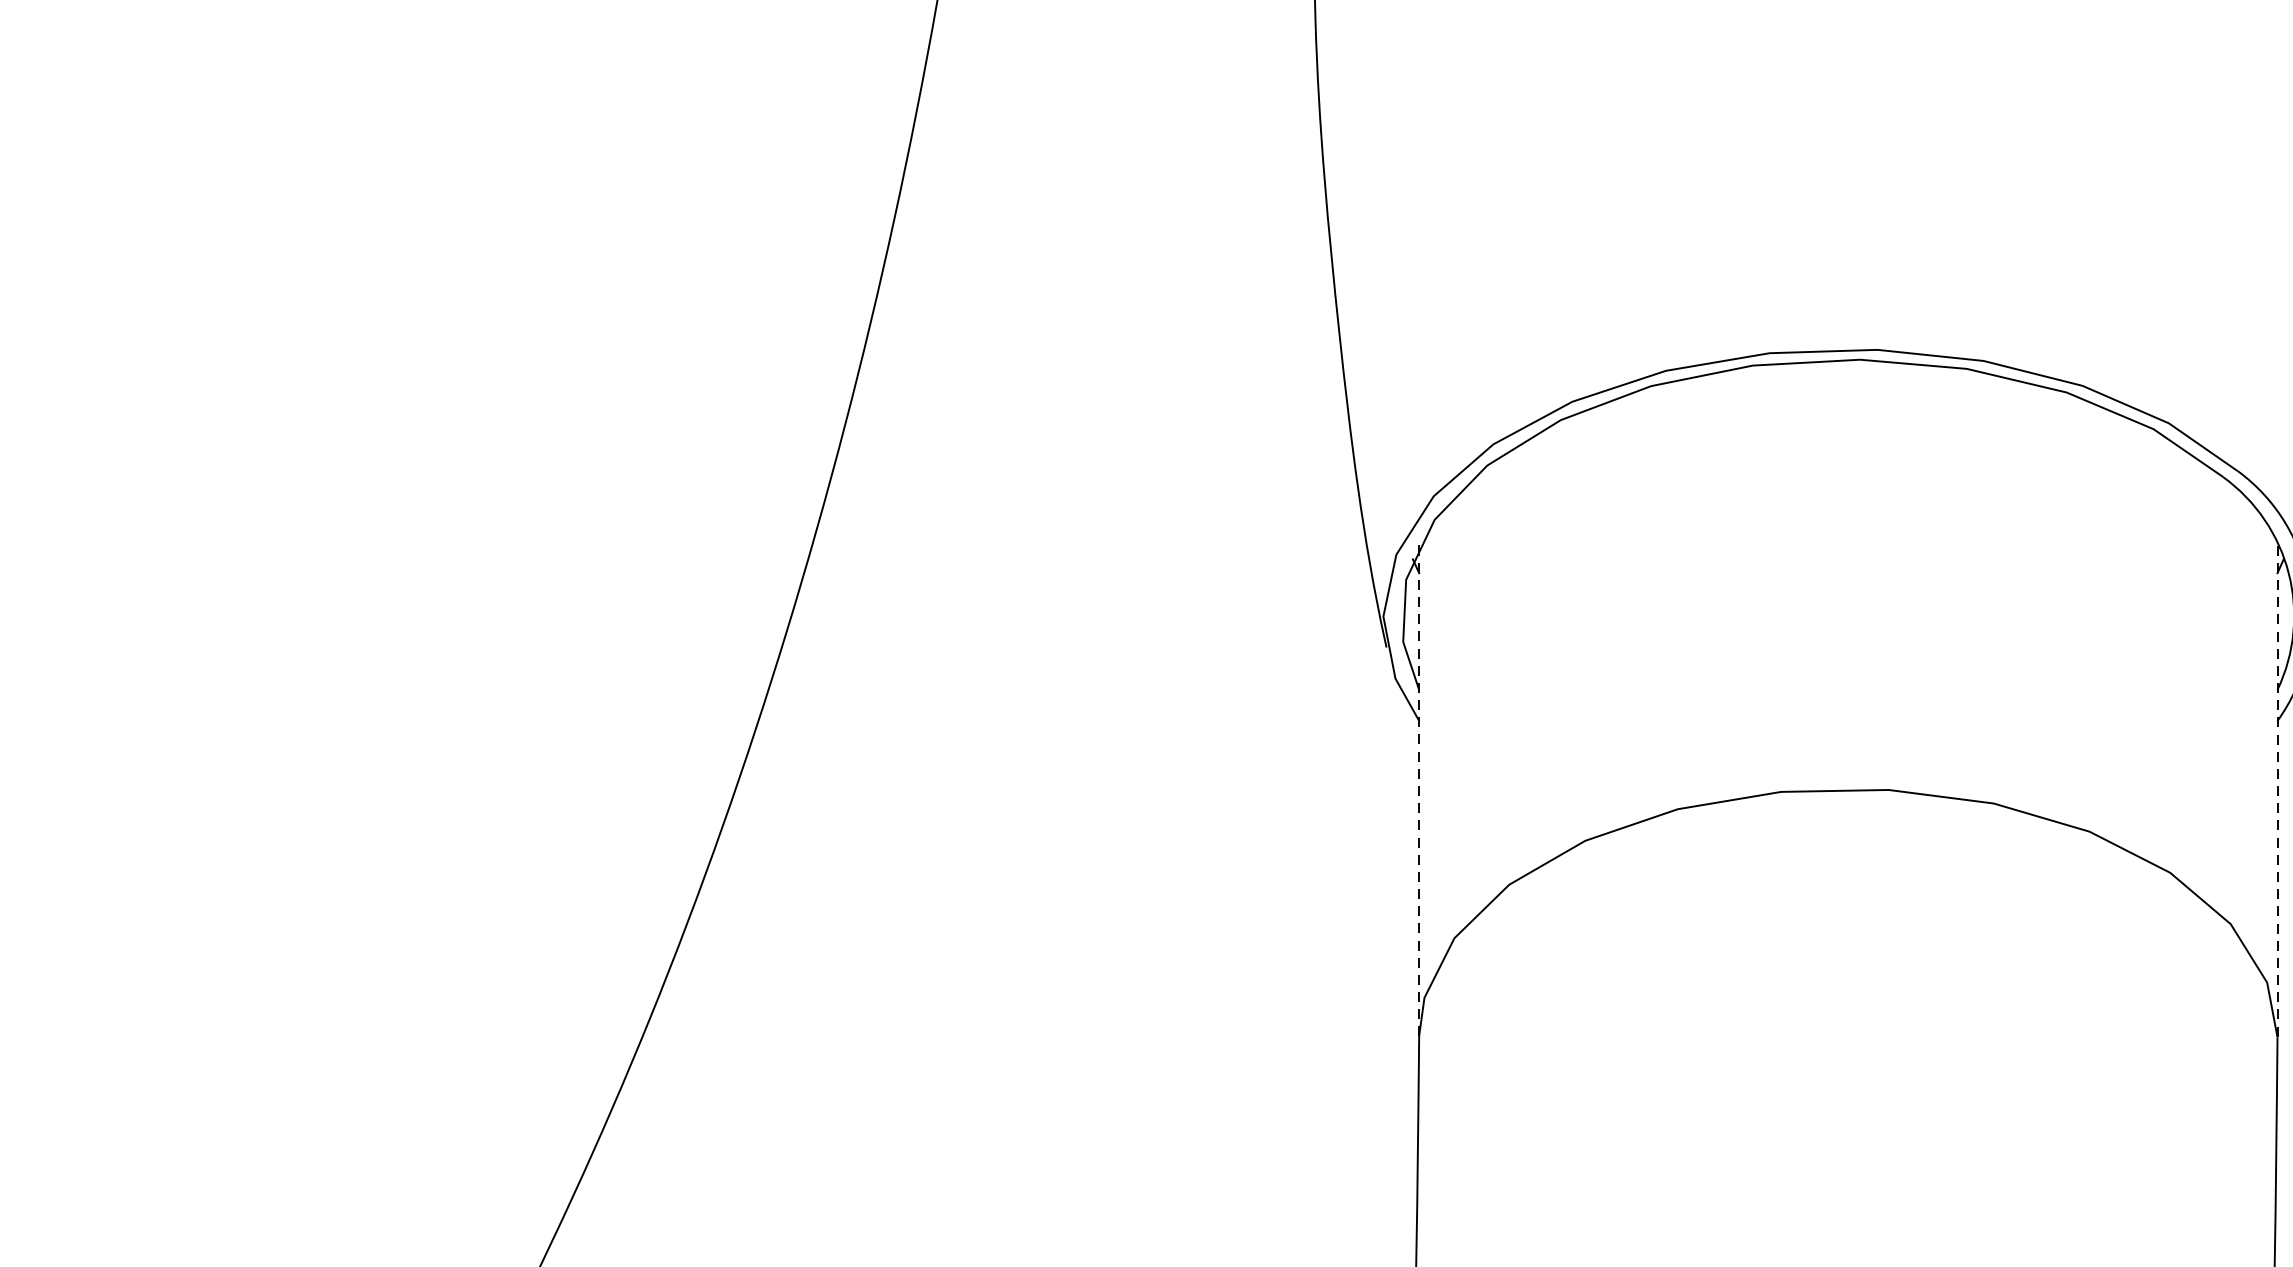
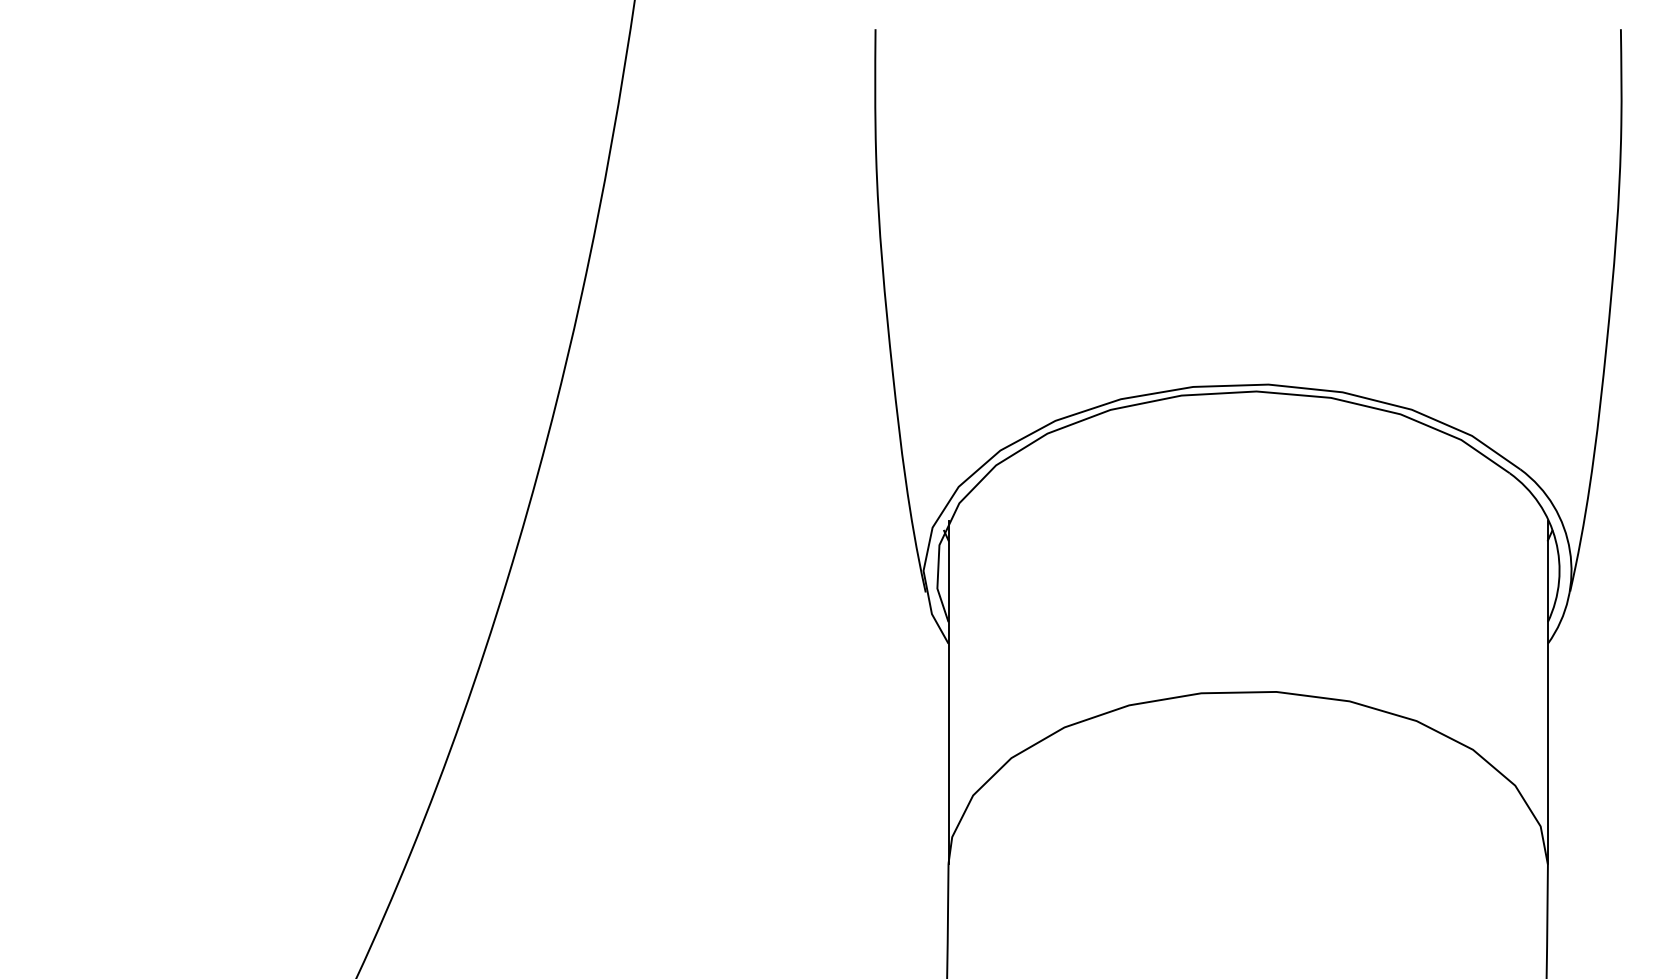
line: (2276, 790) -> (1547, 692), dashed -> solid
line: (1419, 792) -> (948, 693), dashed -> solid

